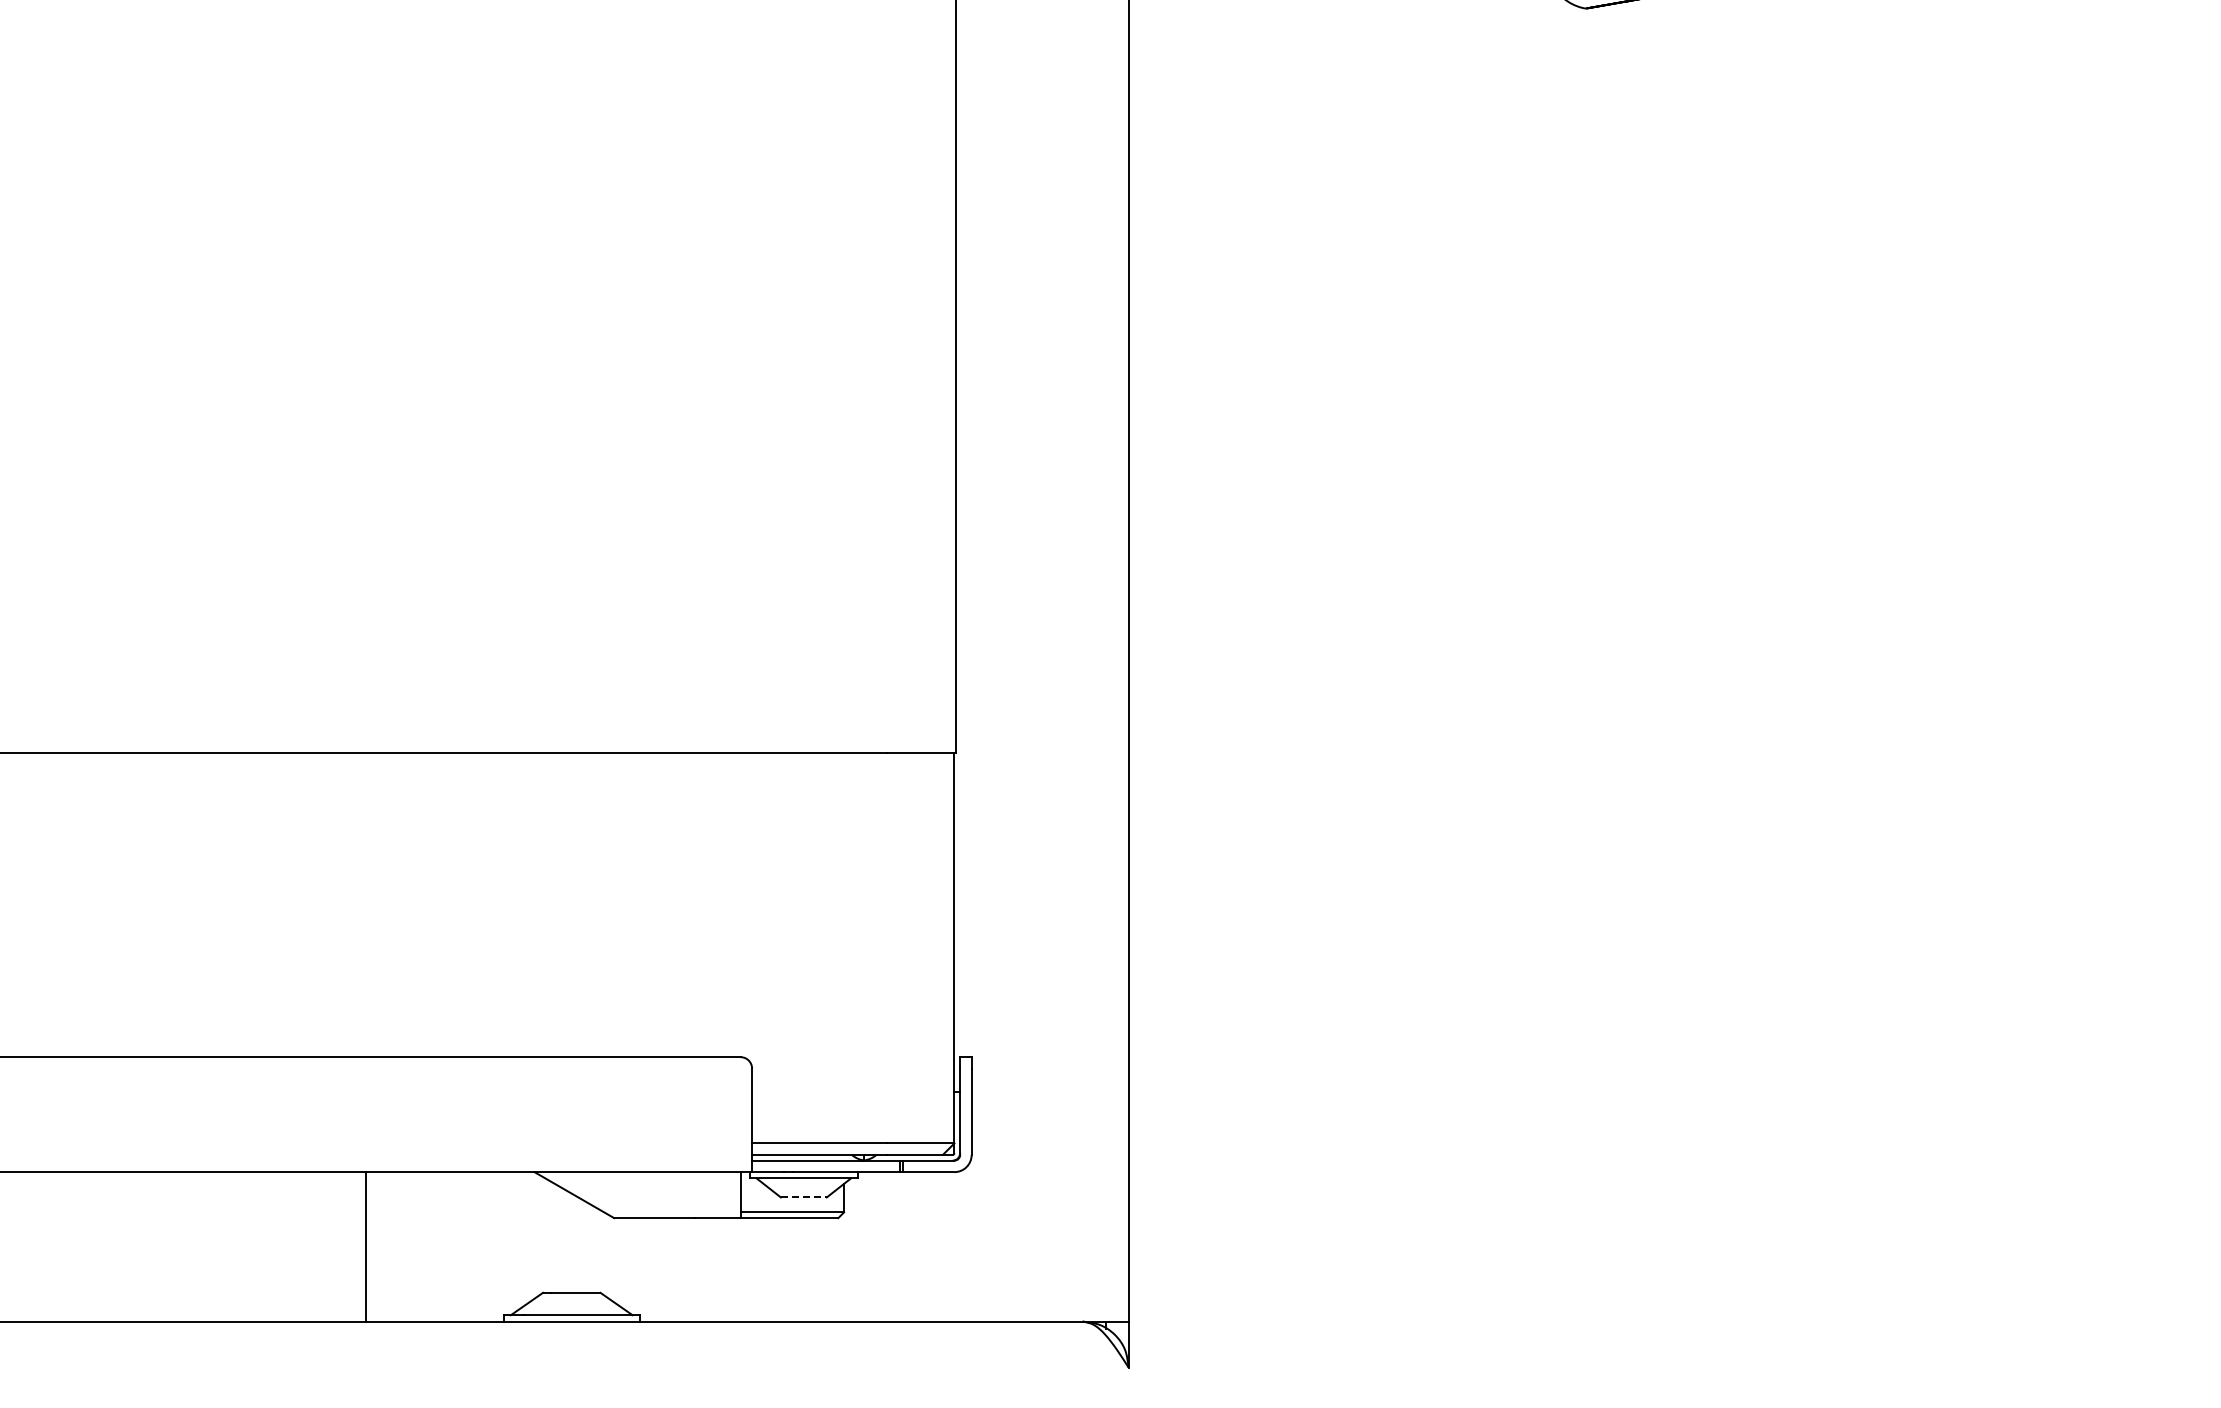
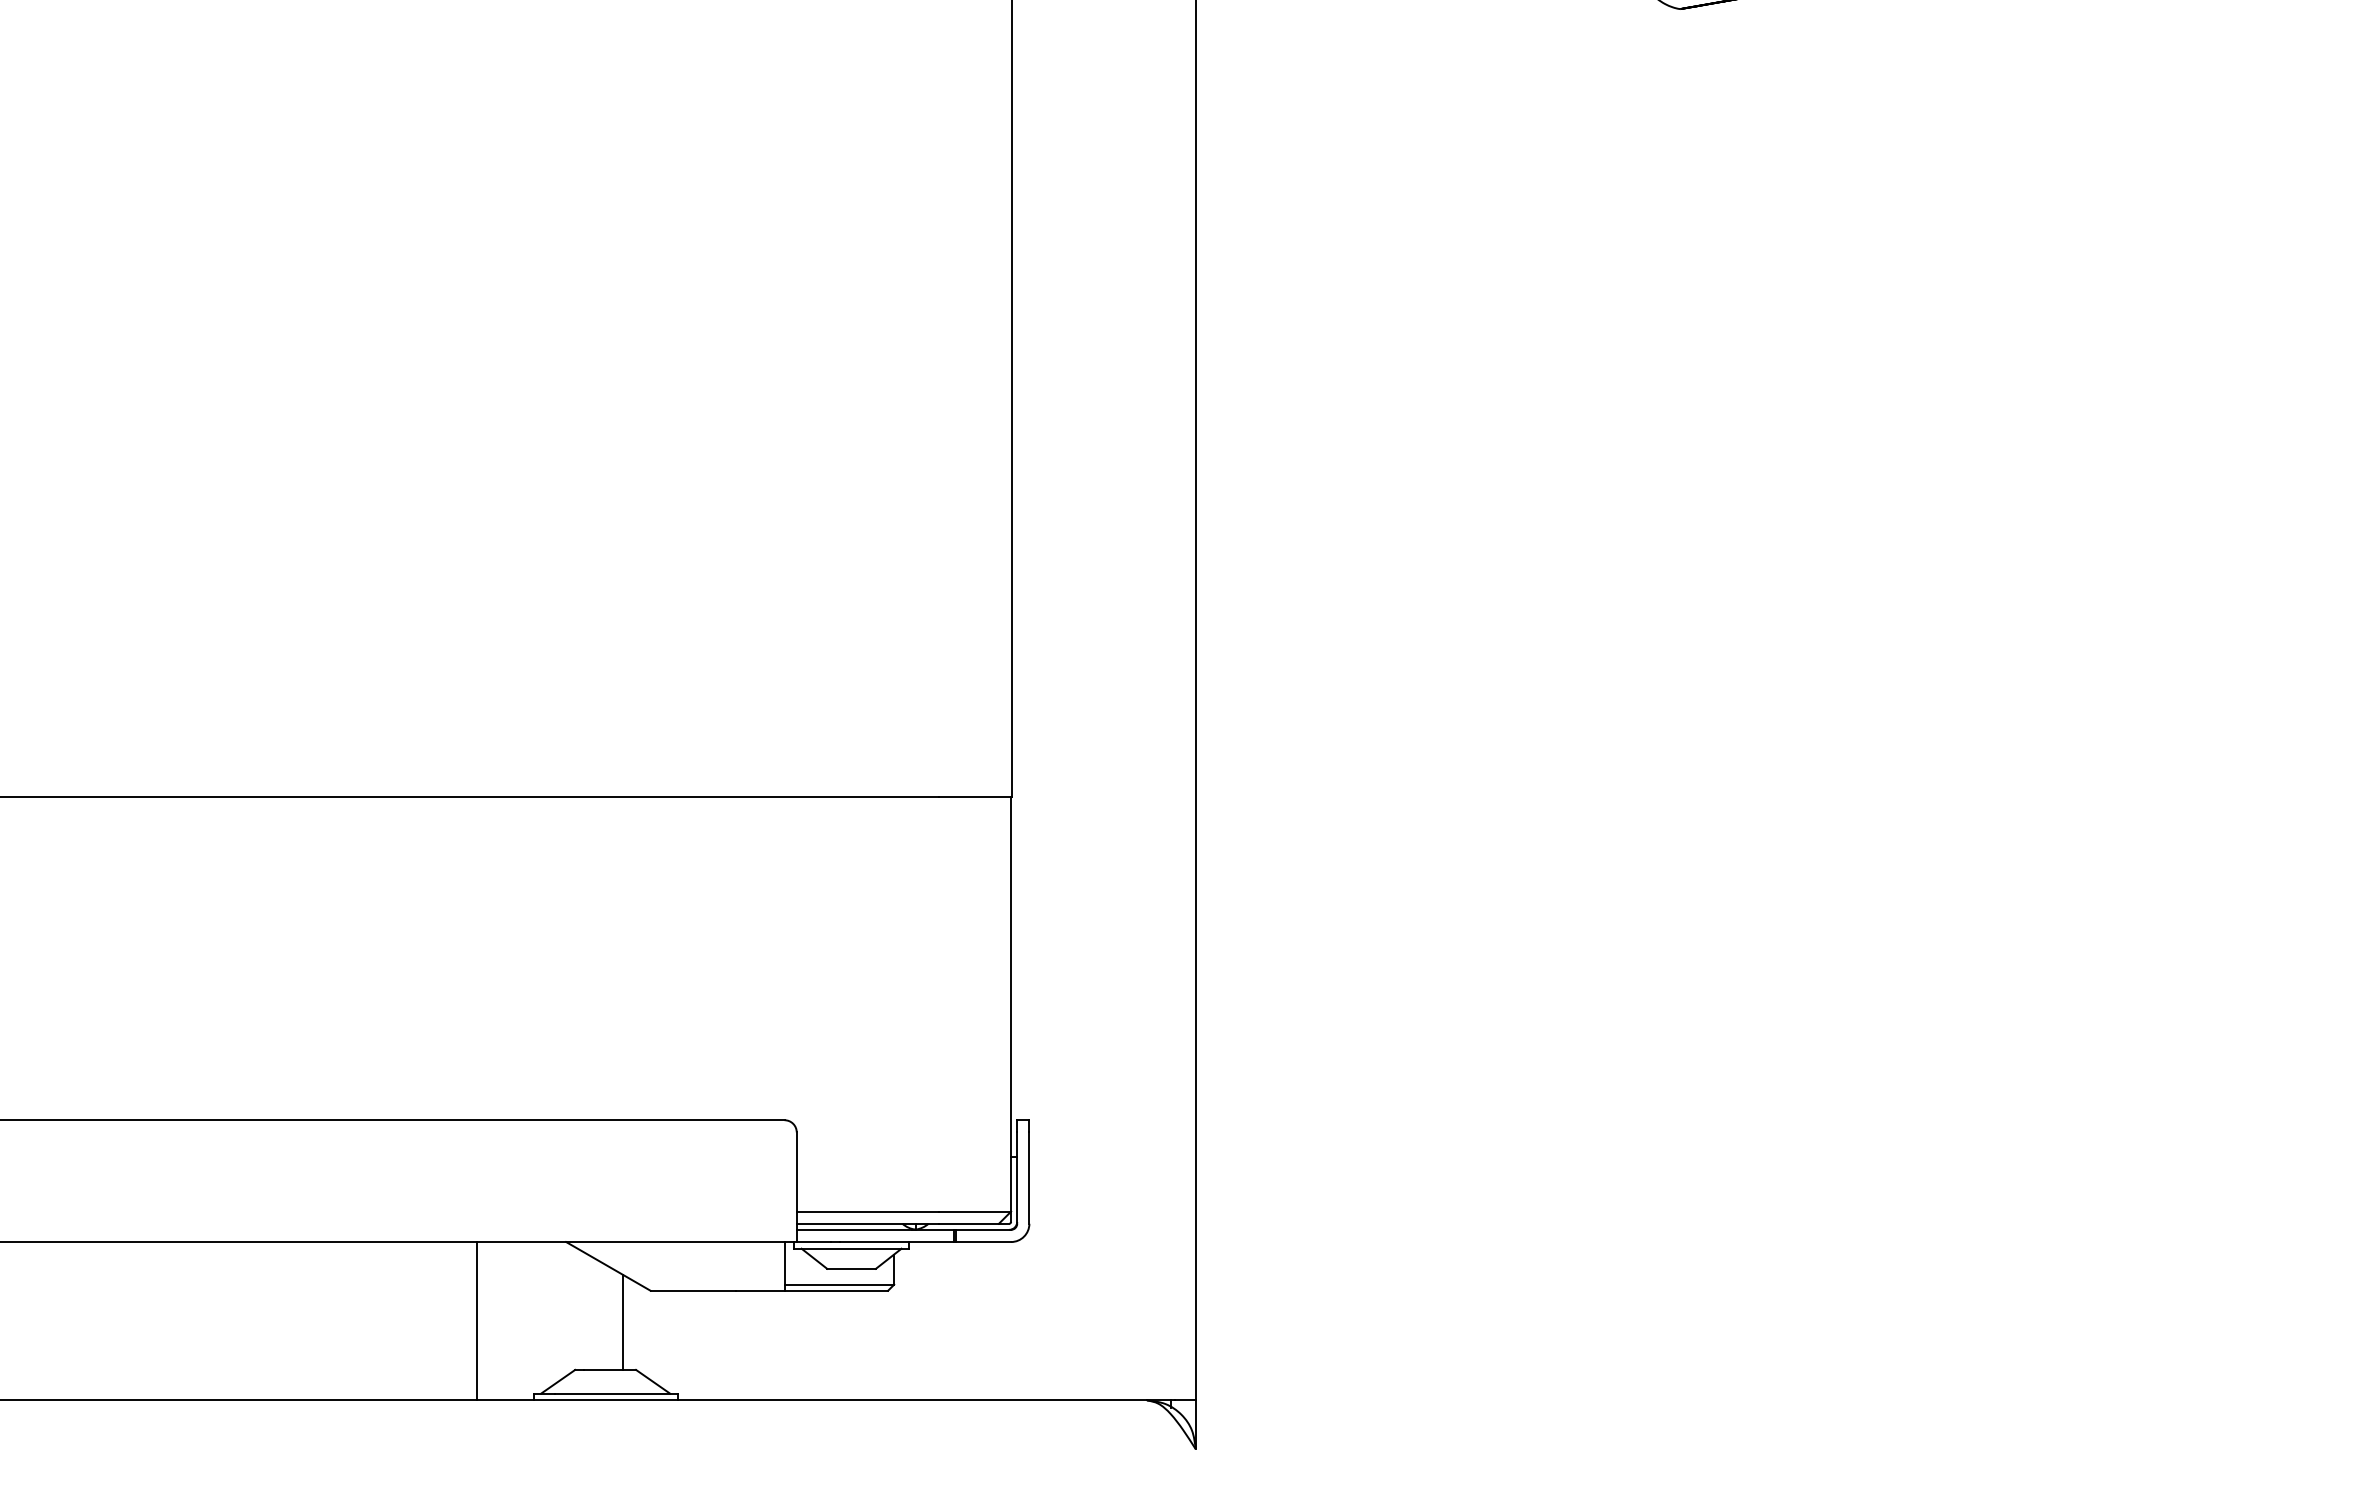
line: (803, 1197) -> (851, 1268), dashed -> solid
line: (366, 1246) -> (477, 1320), moved
line: (588, 1247) -> (623, 1321), added

